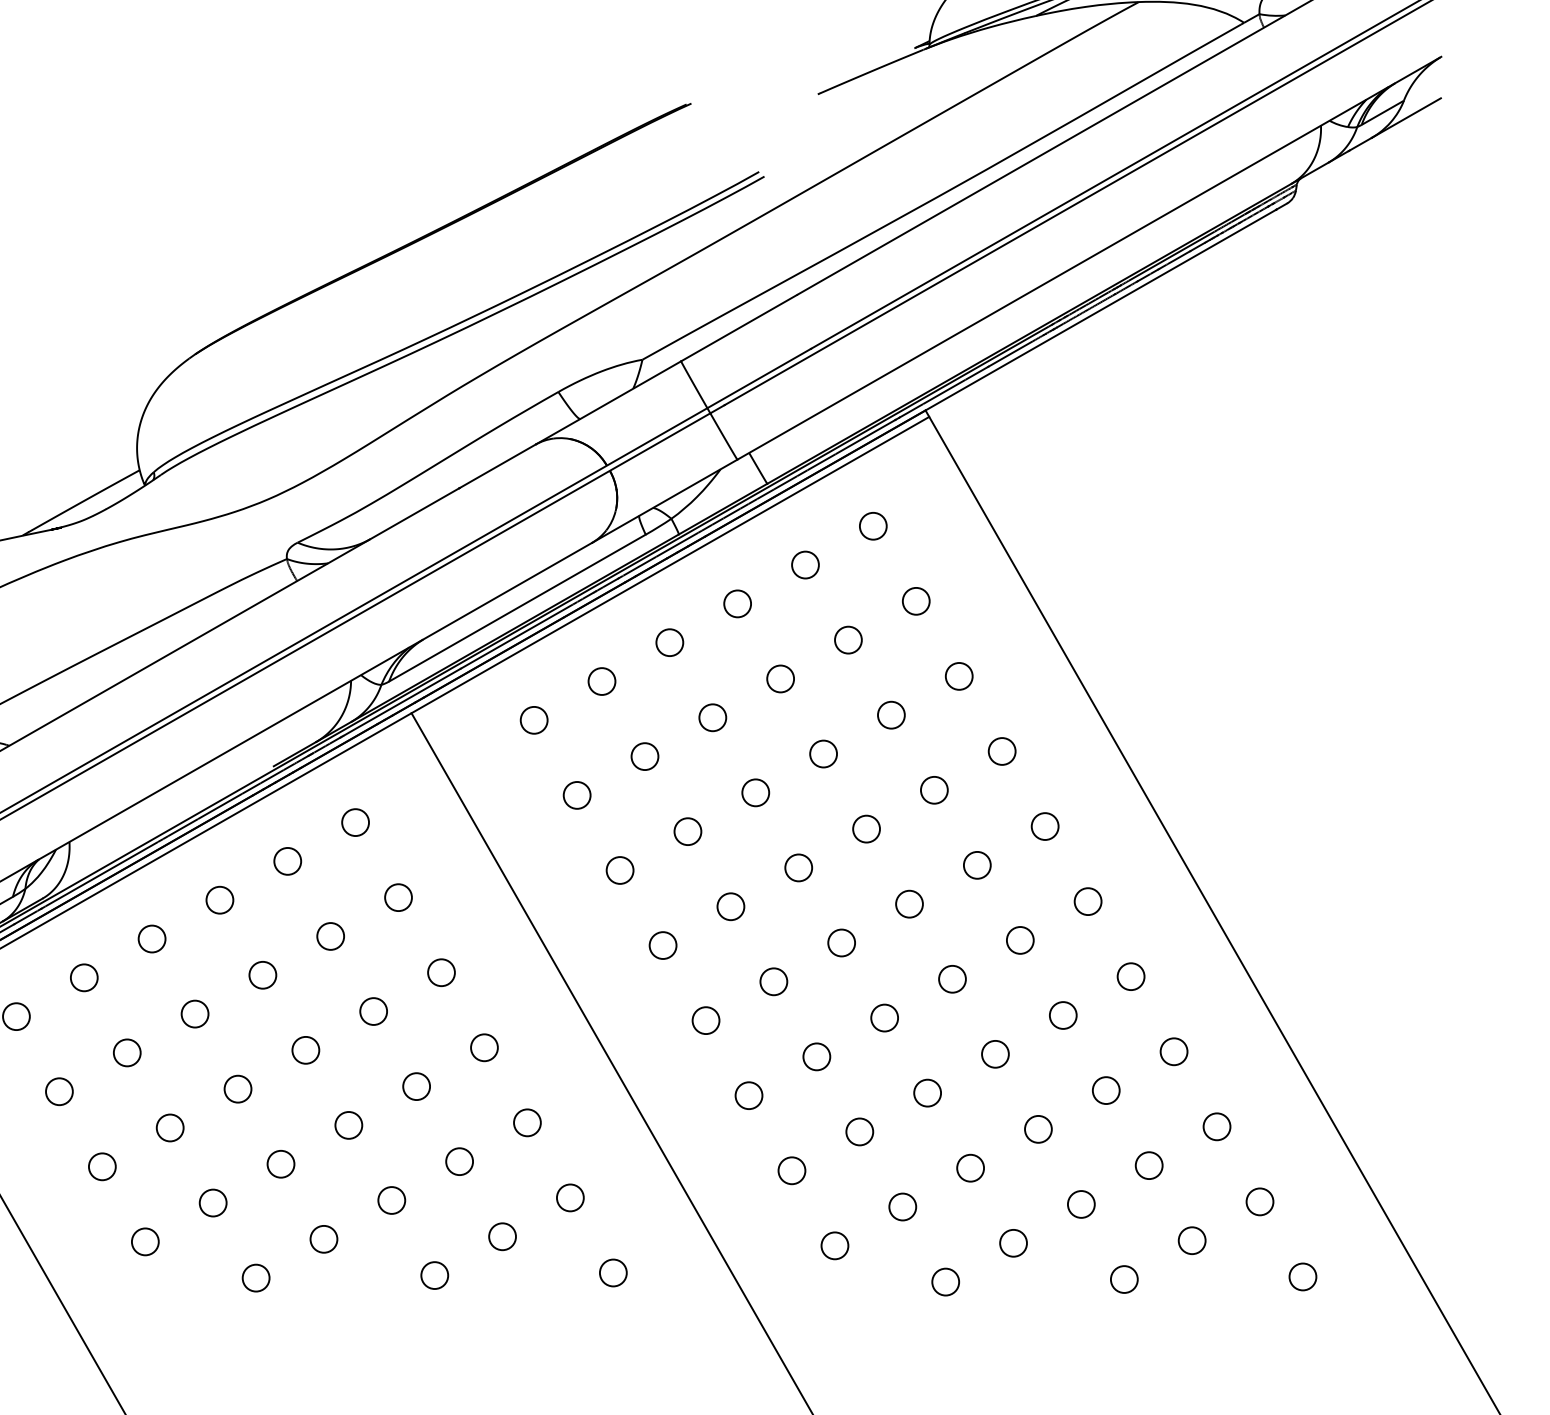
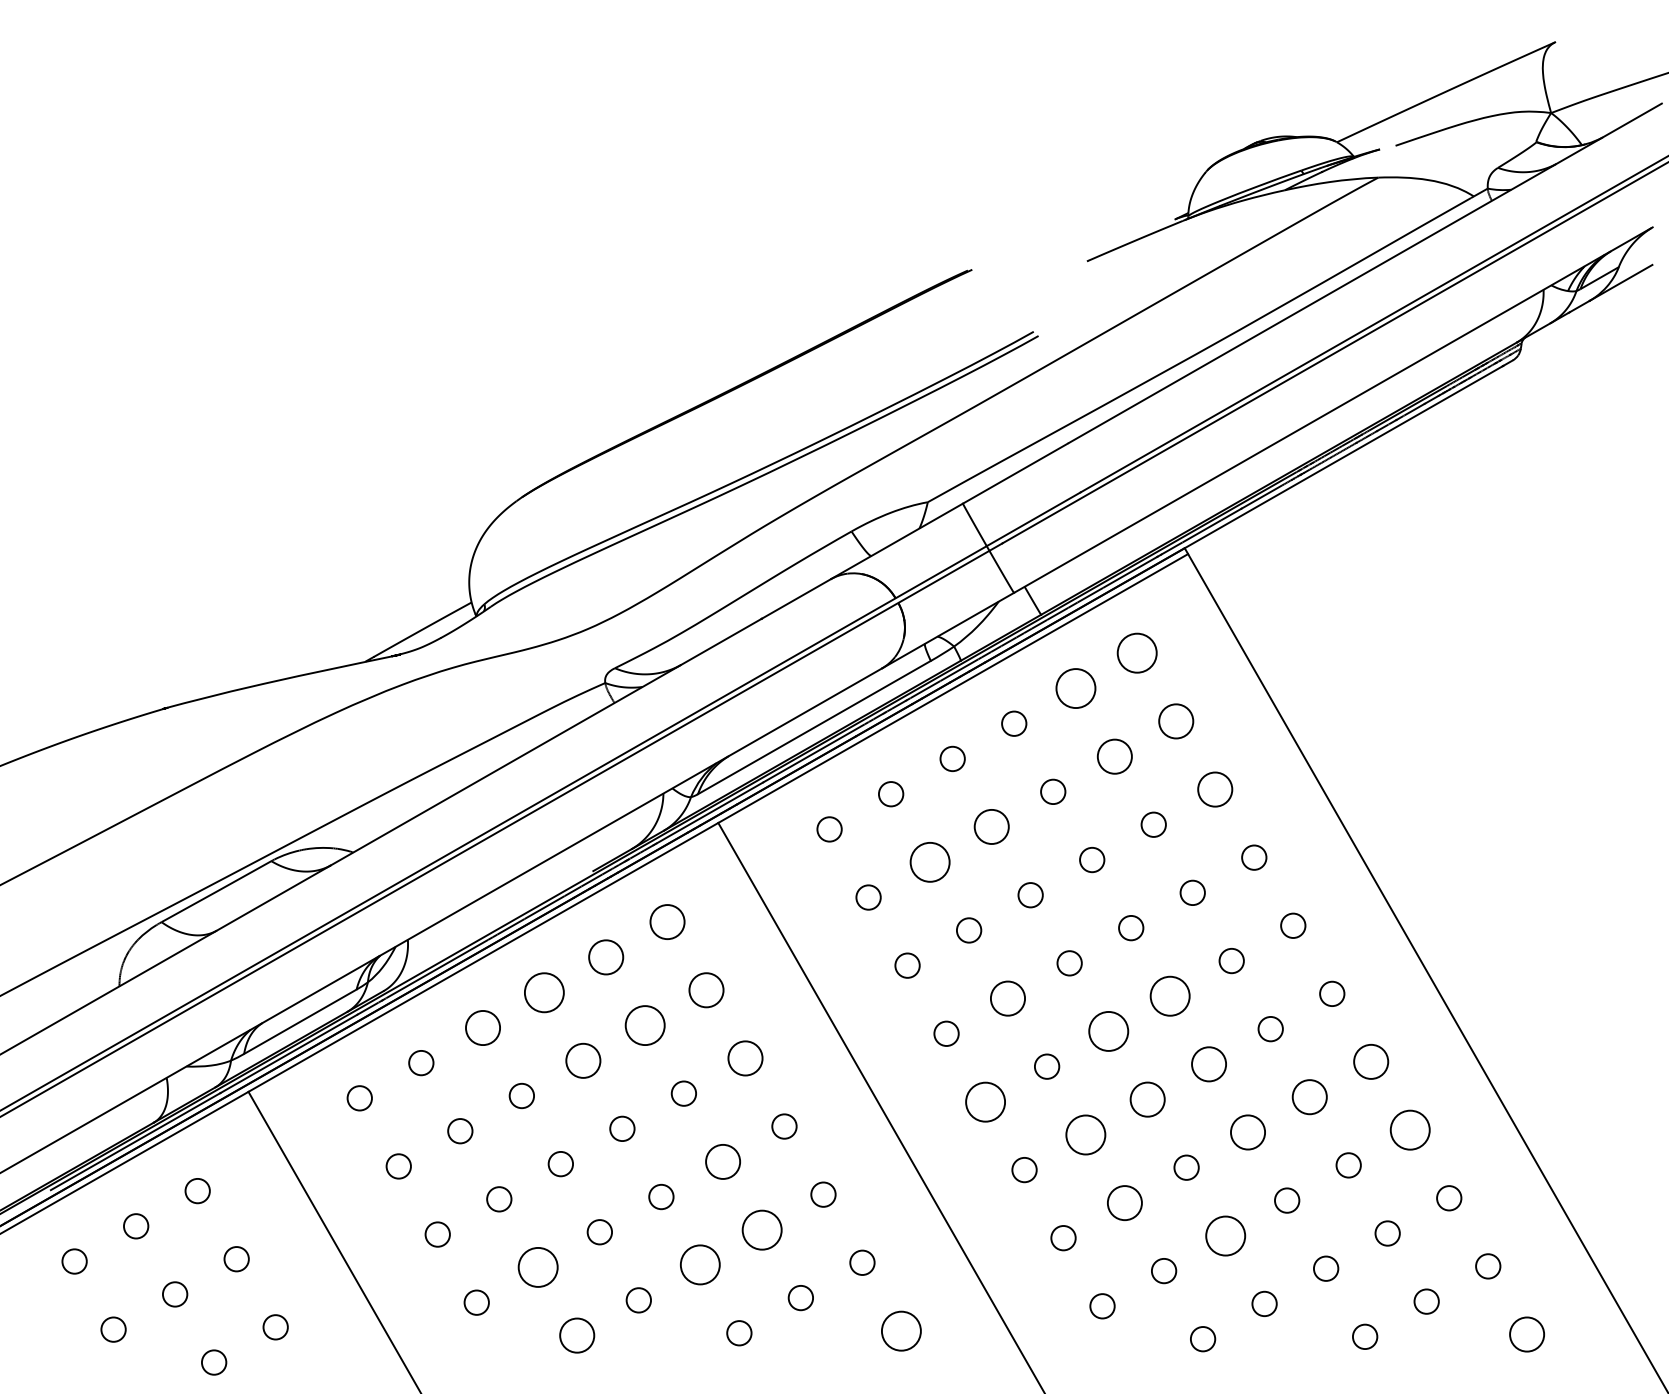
circle: (873, 526) -> (1137, 653), size x1.6
circle: (805, 565) -> (1075, 688), size x1.6
circle: (916, 601) -> (1176, 721), size x1.4
circle: (848, 639) -> (1114, 756), size x1.4
circle: (959, 676) -> (1215, 789), size x1.4
circle: (712, 718) -> (991, 827), size x1.4
circle: (644, 756) -> (929, 862), size x1.6
circle: (355, 822) -> (667, 922), size x1.4
circle: (287, 861) -> (605, 957), size x1.4
circle: (398, 897) -> (706, 990), size x1.4
circle: (220, 900) -> (544, 992), size x1.6
circle: (909, 904) -> (1170, 996), size x1.6
circle: (731, 906) -> (1008, 998), size x1.4
circle: (330, 936) -> (644, 1025), size x1.6
circle: (151, 938) -> (482, 1027), size x1.4
circle: (841, 943) -> (1108, 1031), size x1.6
circle: (441, 972) -> (745, 1058), size x1.4
circle: (262, 974) -> (583, 1060), size x1.4
circle: (1131, 977) -> (1371, 1062), size x1.4
circle: (952, 979) -> (1209, 1064), size x1.4
circle: (1063, 1015) -> (1309, 1097), size x1.4
circle: (884, 1017) -> (1147, 1099), size x1.4
circle: (705, 1020) -> (985, 1101), size x1.6
circle: (1174, 1052) -> (1410, 1130), size x1.6
circle: (995, 1054) -> (1248, 1132), size x1.4
circle: (817, 1056) -> (1086, 1134), size x1.6
circle: (416, 1086) -> (722, 1161), size x1.4
circle: (860, 1131) -> (1125, 1202), size x1.4
circle: (459, 1161) -> (761, 1229), size x1.6
circle: (970, 1167) -> (1225, 1235), size x1.6
circle: (391, 1200) -> (700, 1265), size x1.6
circle: (213, 1203) -> (538, 1267), size x1.6
circle: (613, 1272) -> (901, 1330), size x1.6
circle: (1303, 1276) -> (1527, 1334), size x1.4
circle: (256, 1278) -> (577, 1335), size x1.4

